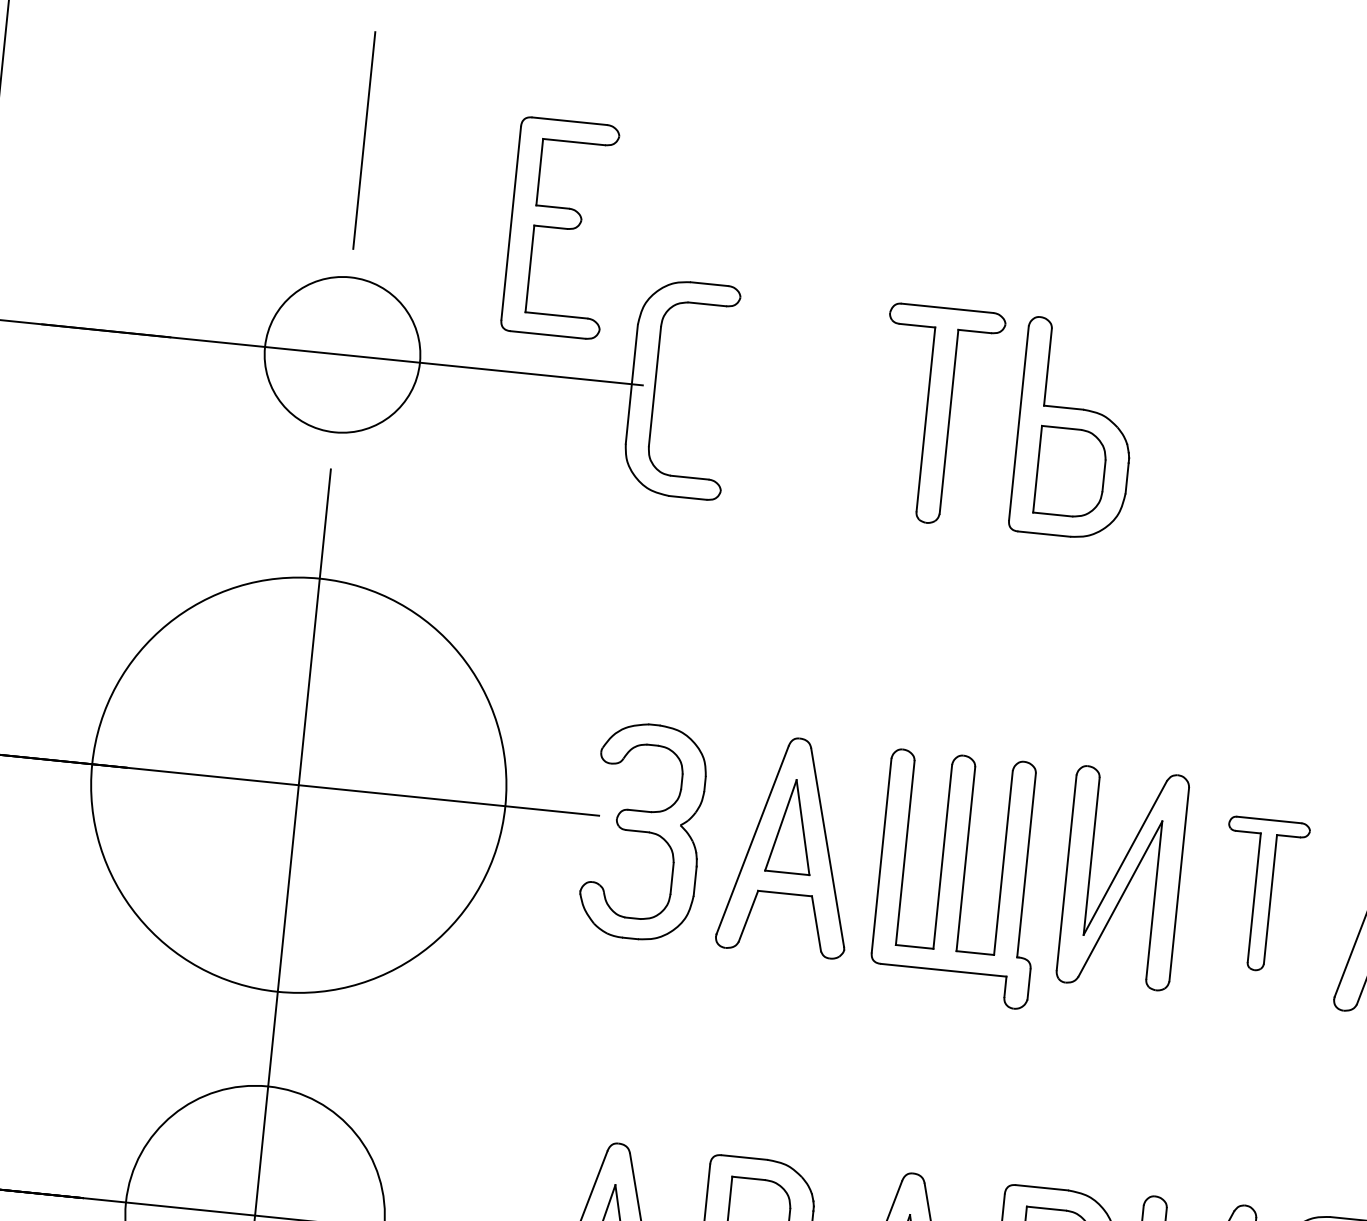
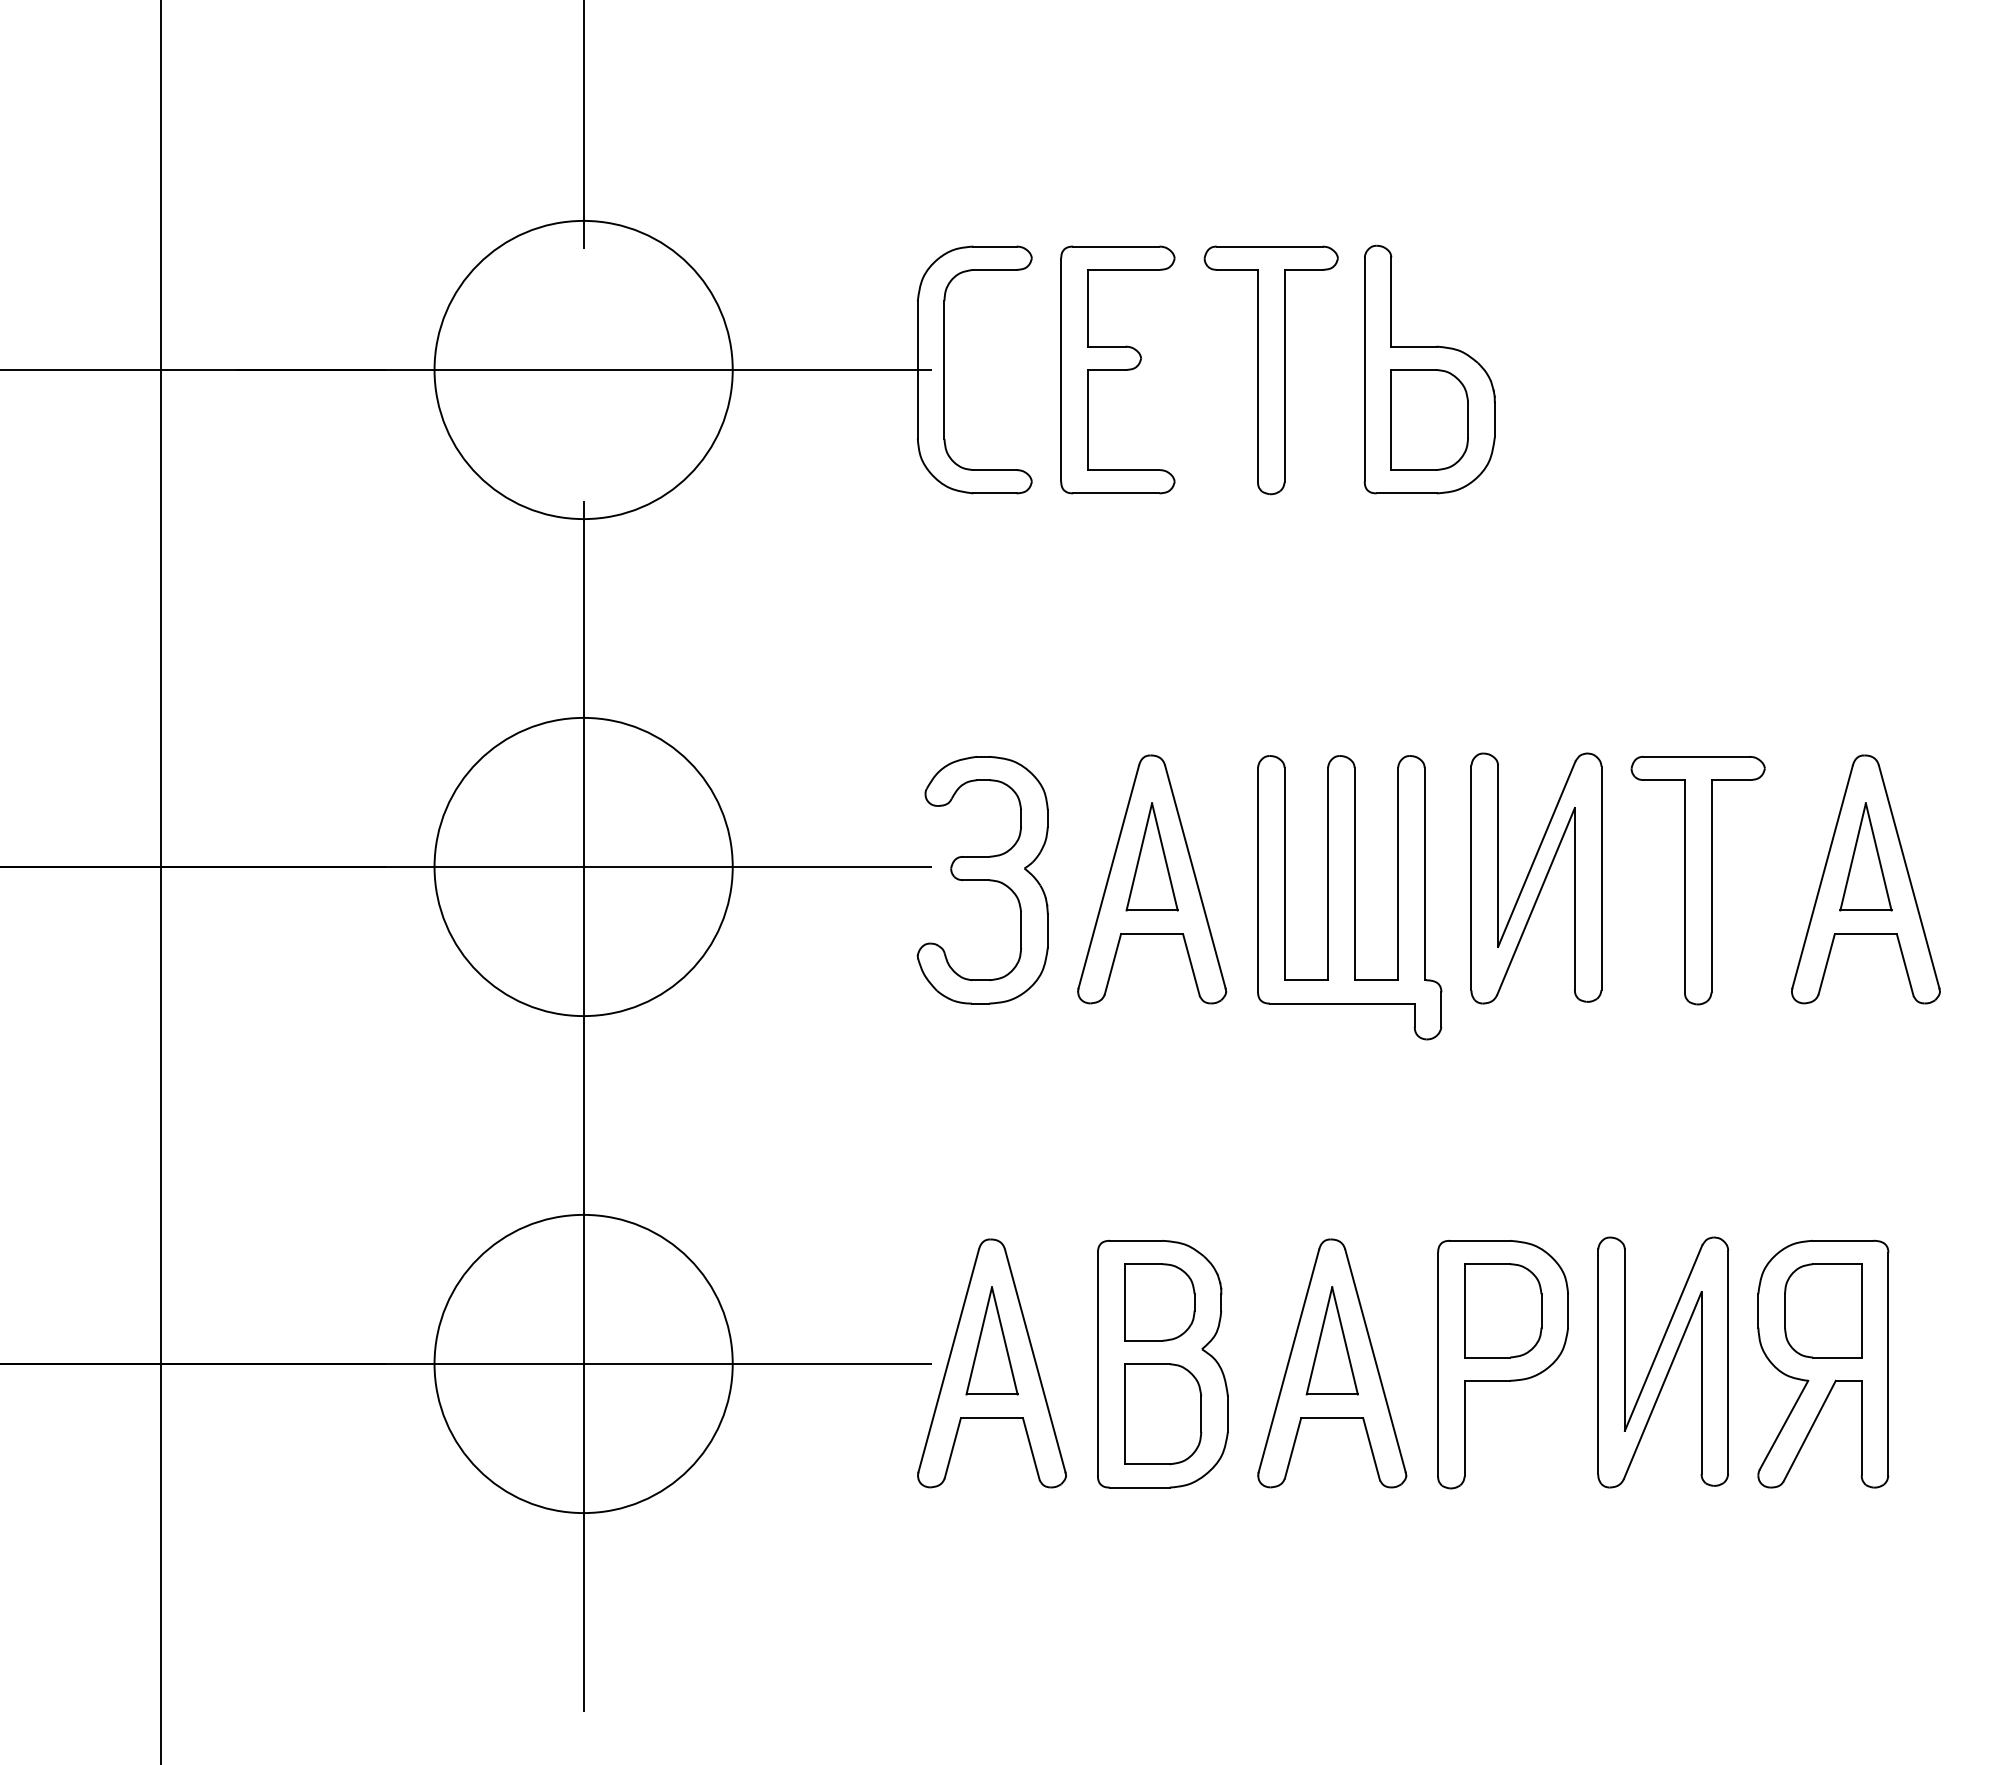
part: (560, 227) -> (1117, 369), moved
circle: (342, 354) -> (583, 369), size x1.67
circle: (298, 784) -> (583, 866), size x0.62
part: (1262, 894) -> (1697, 880), size x1.43

